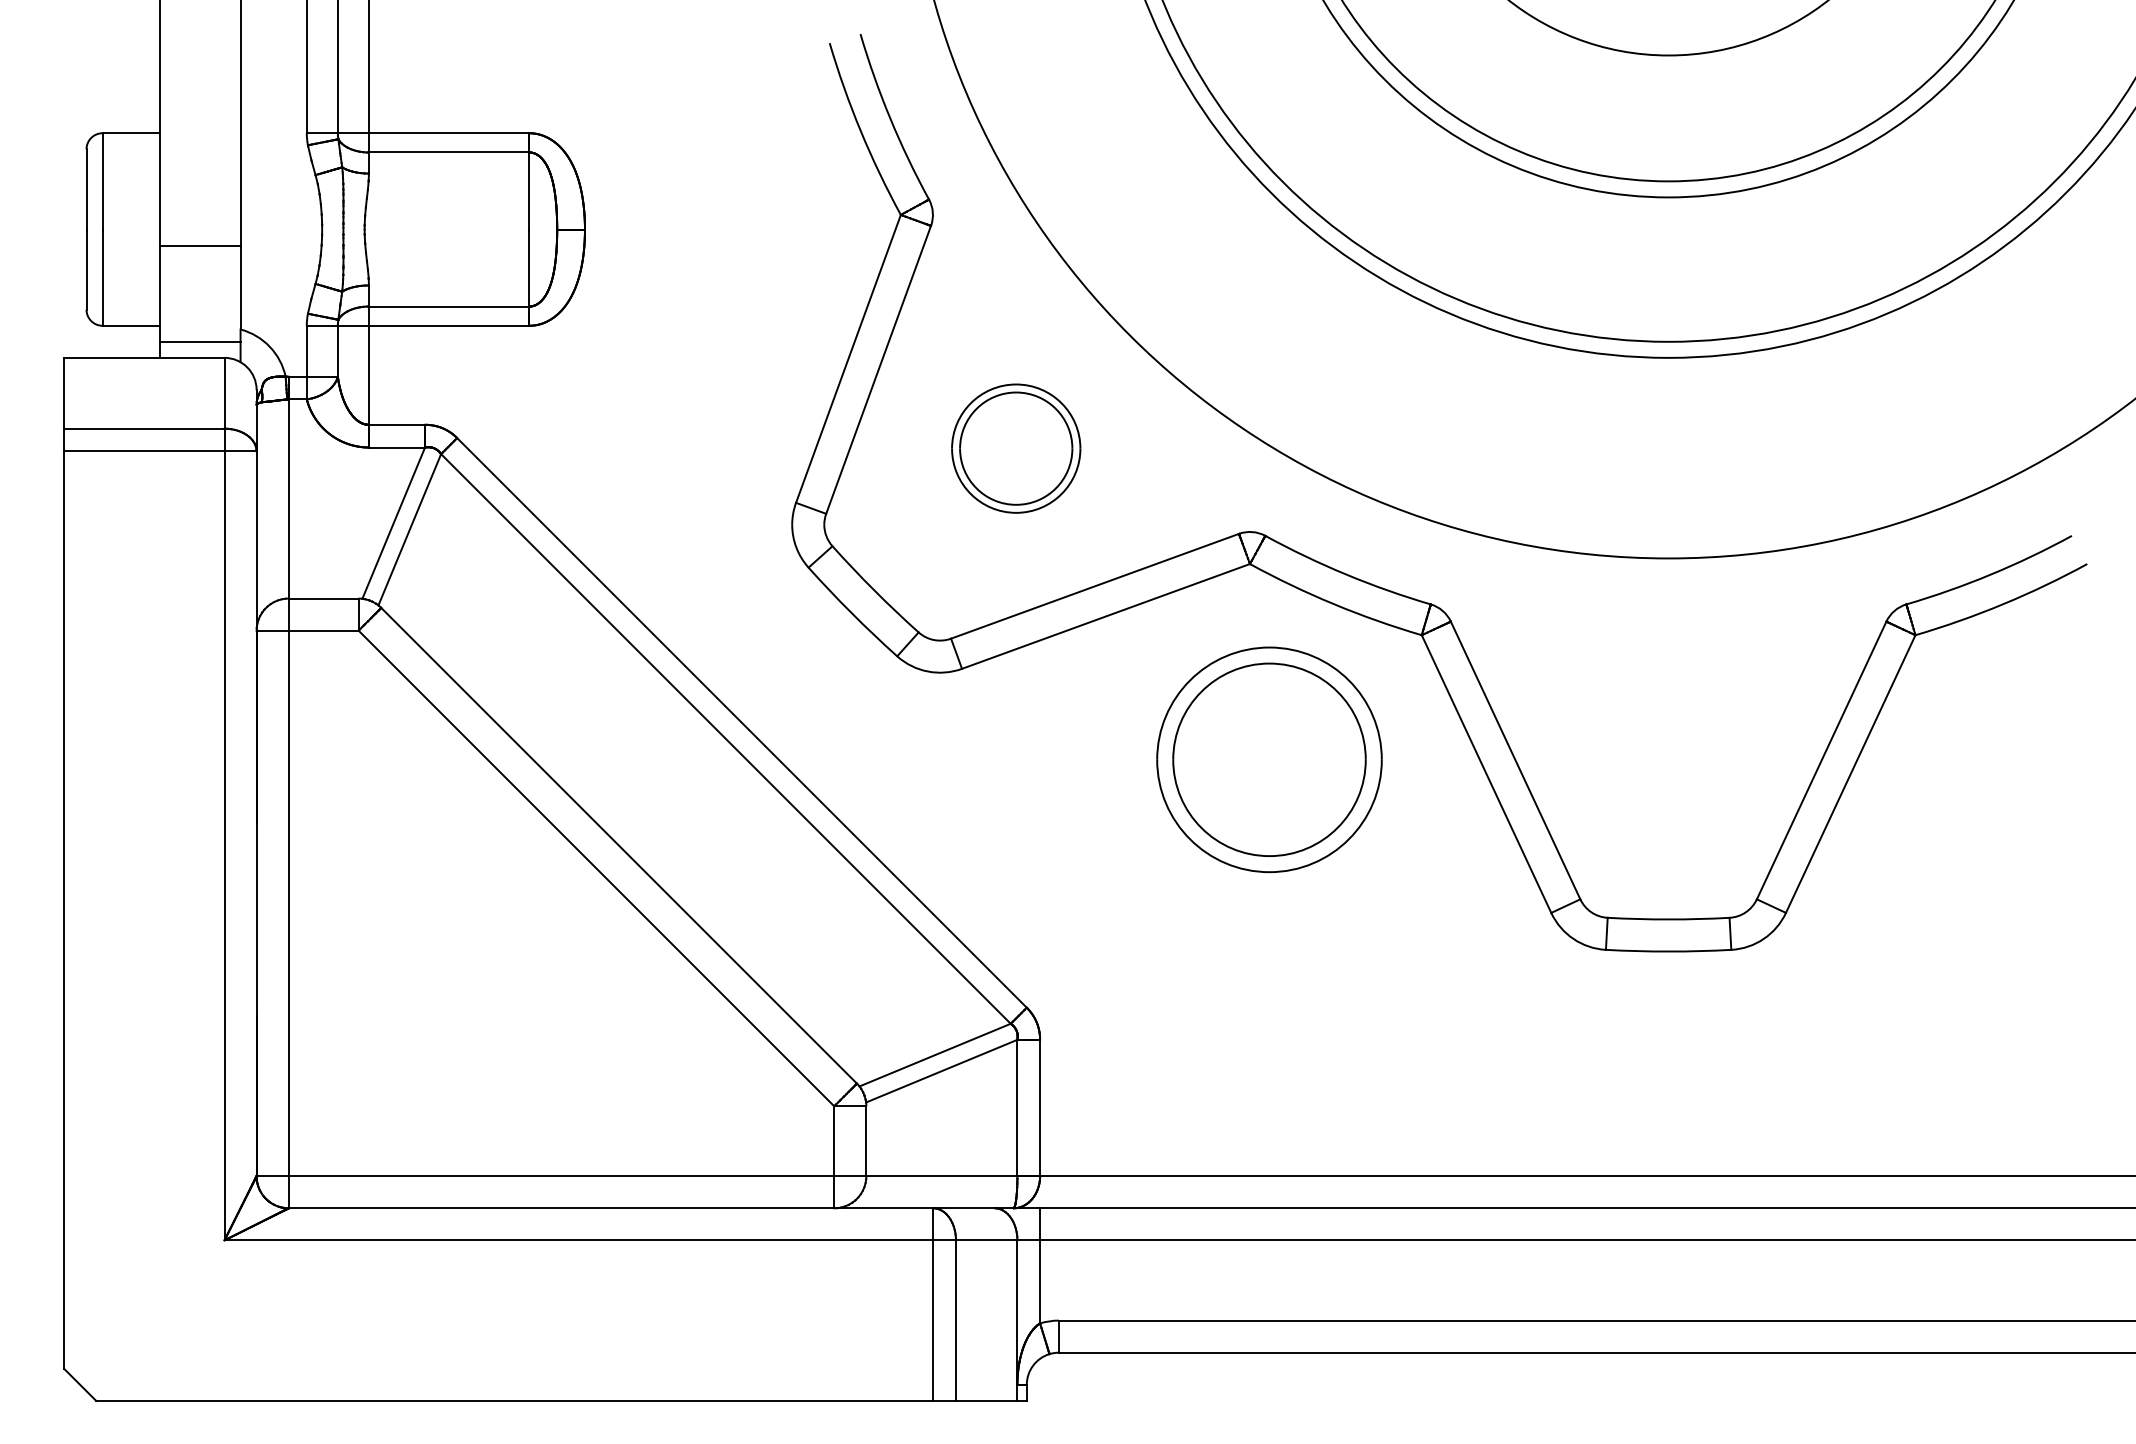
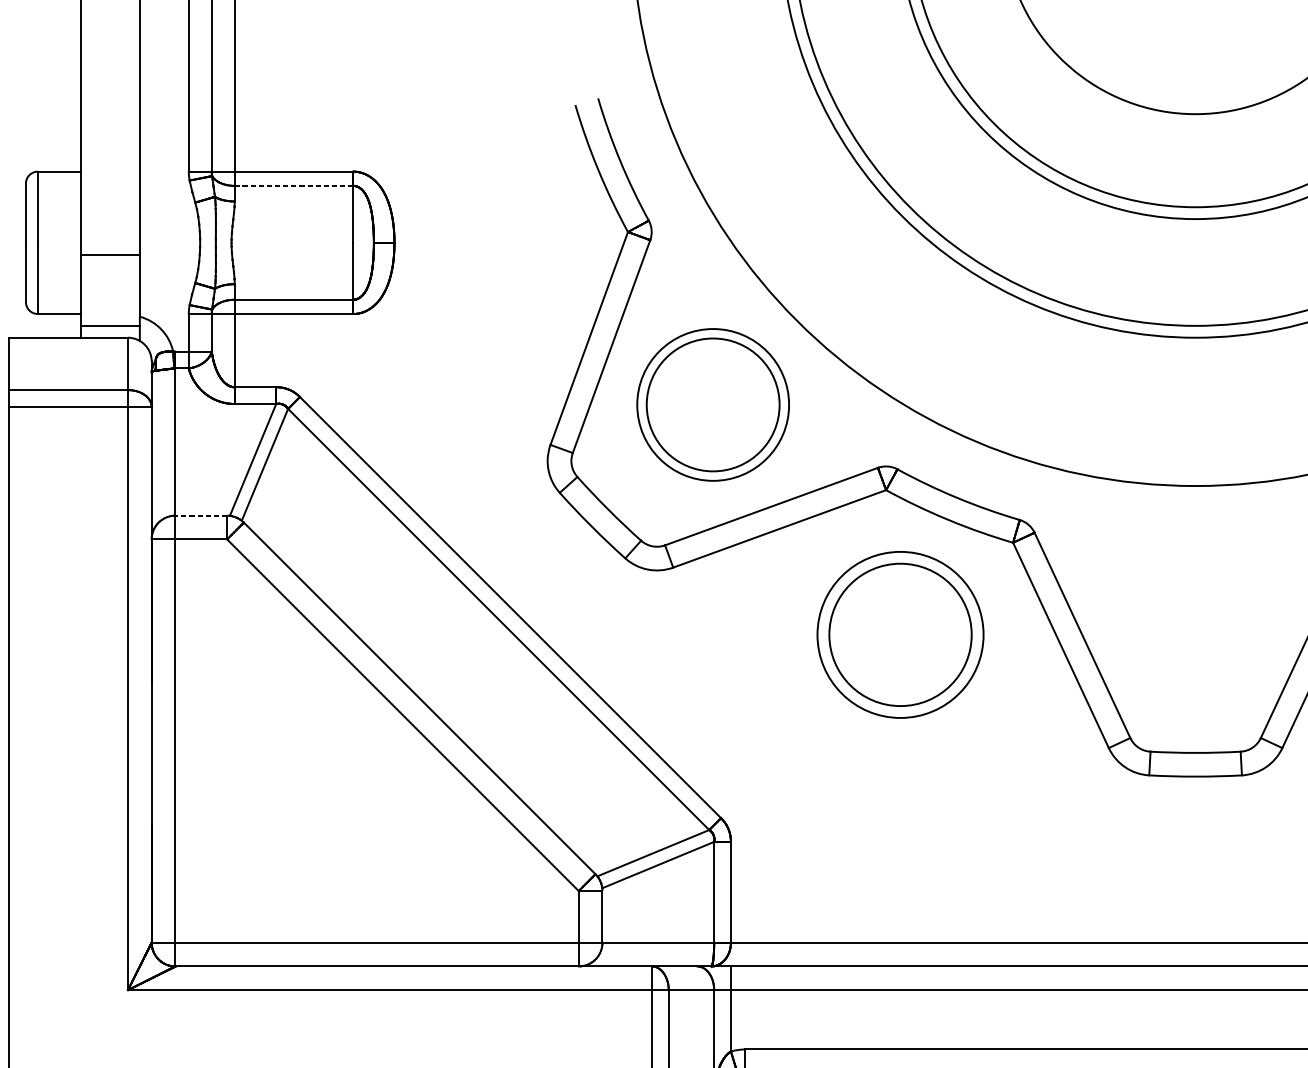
line: (448, 152) -> (293, 185), solid -> dashed
part: (1016, 448) -> (713, 404), size x1.6
line: (323, 598) -> (201, 515), solid -> dashed

